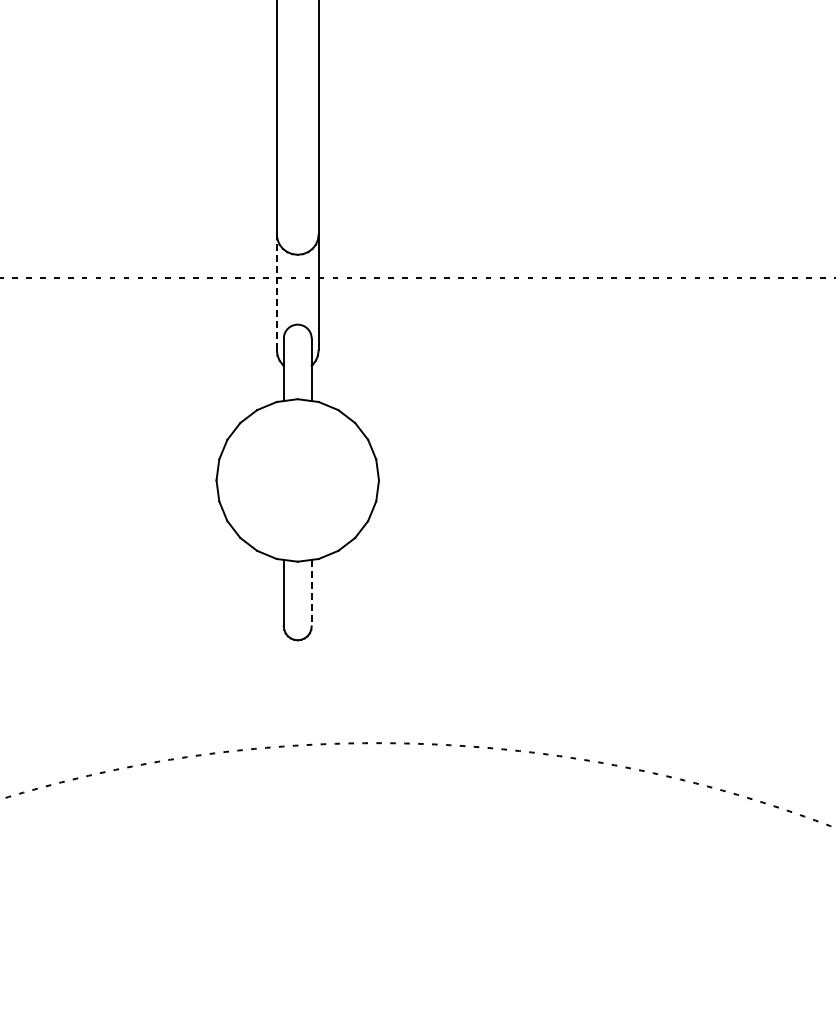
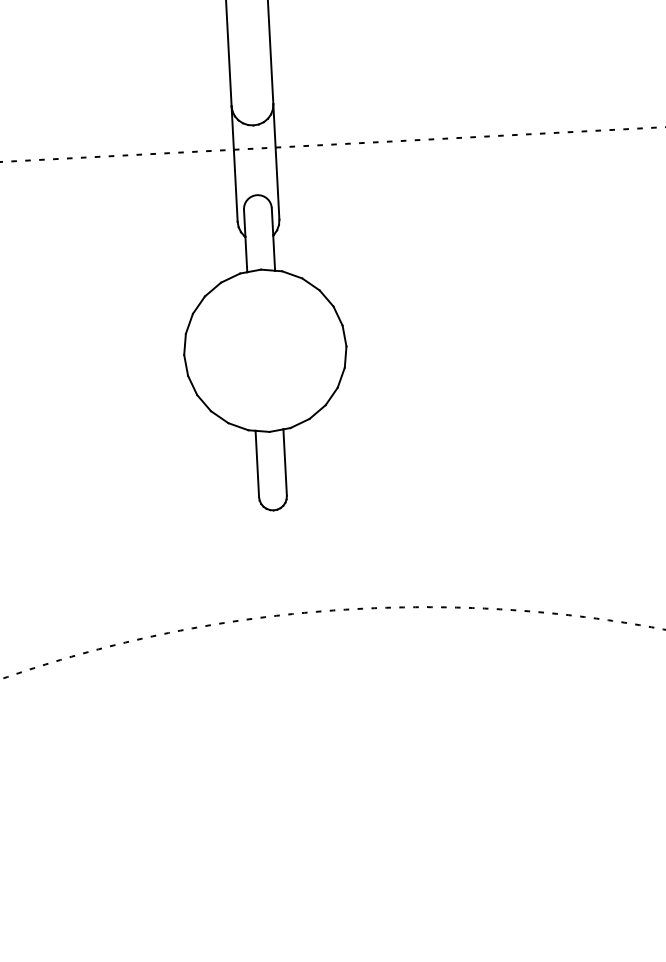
line: (276, 292) -> (234, 164), dashed -> solid
line: (311, 593) -> (284, 462), dashed -> solid

